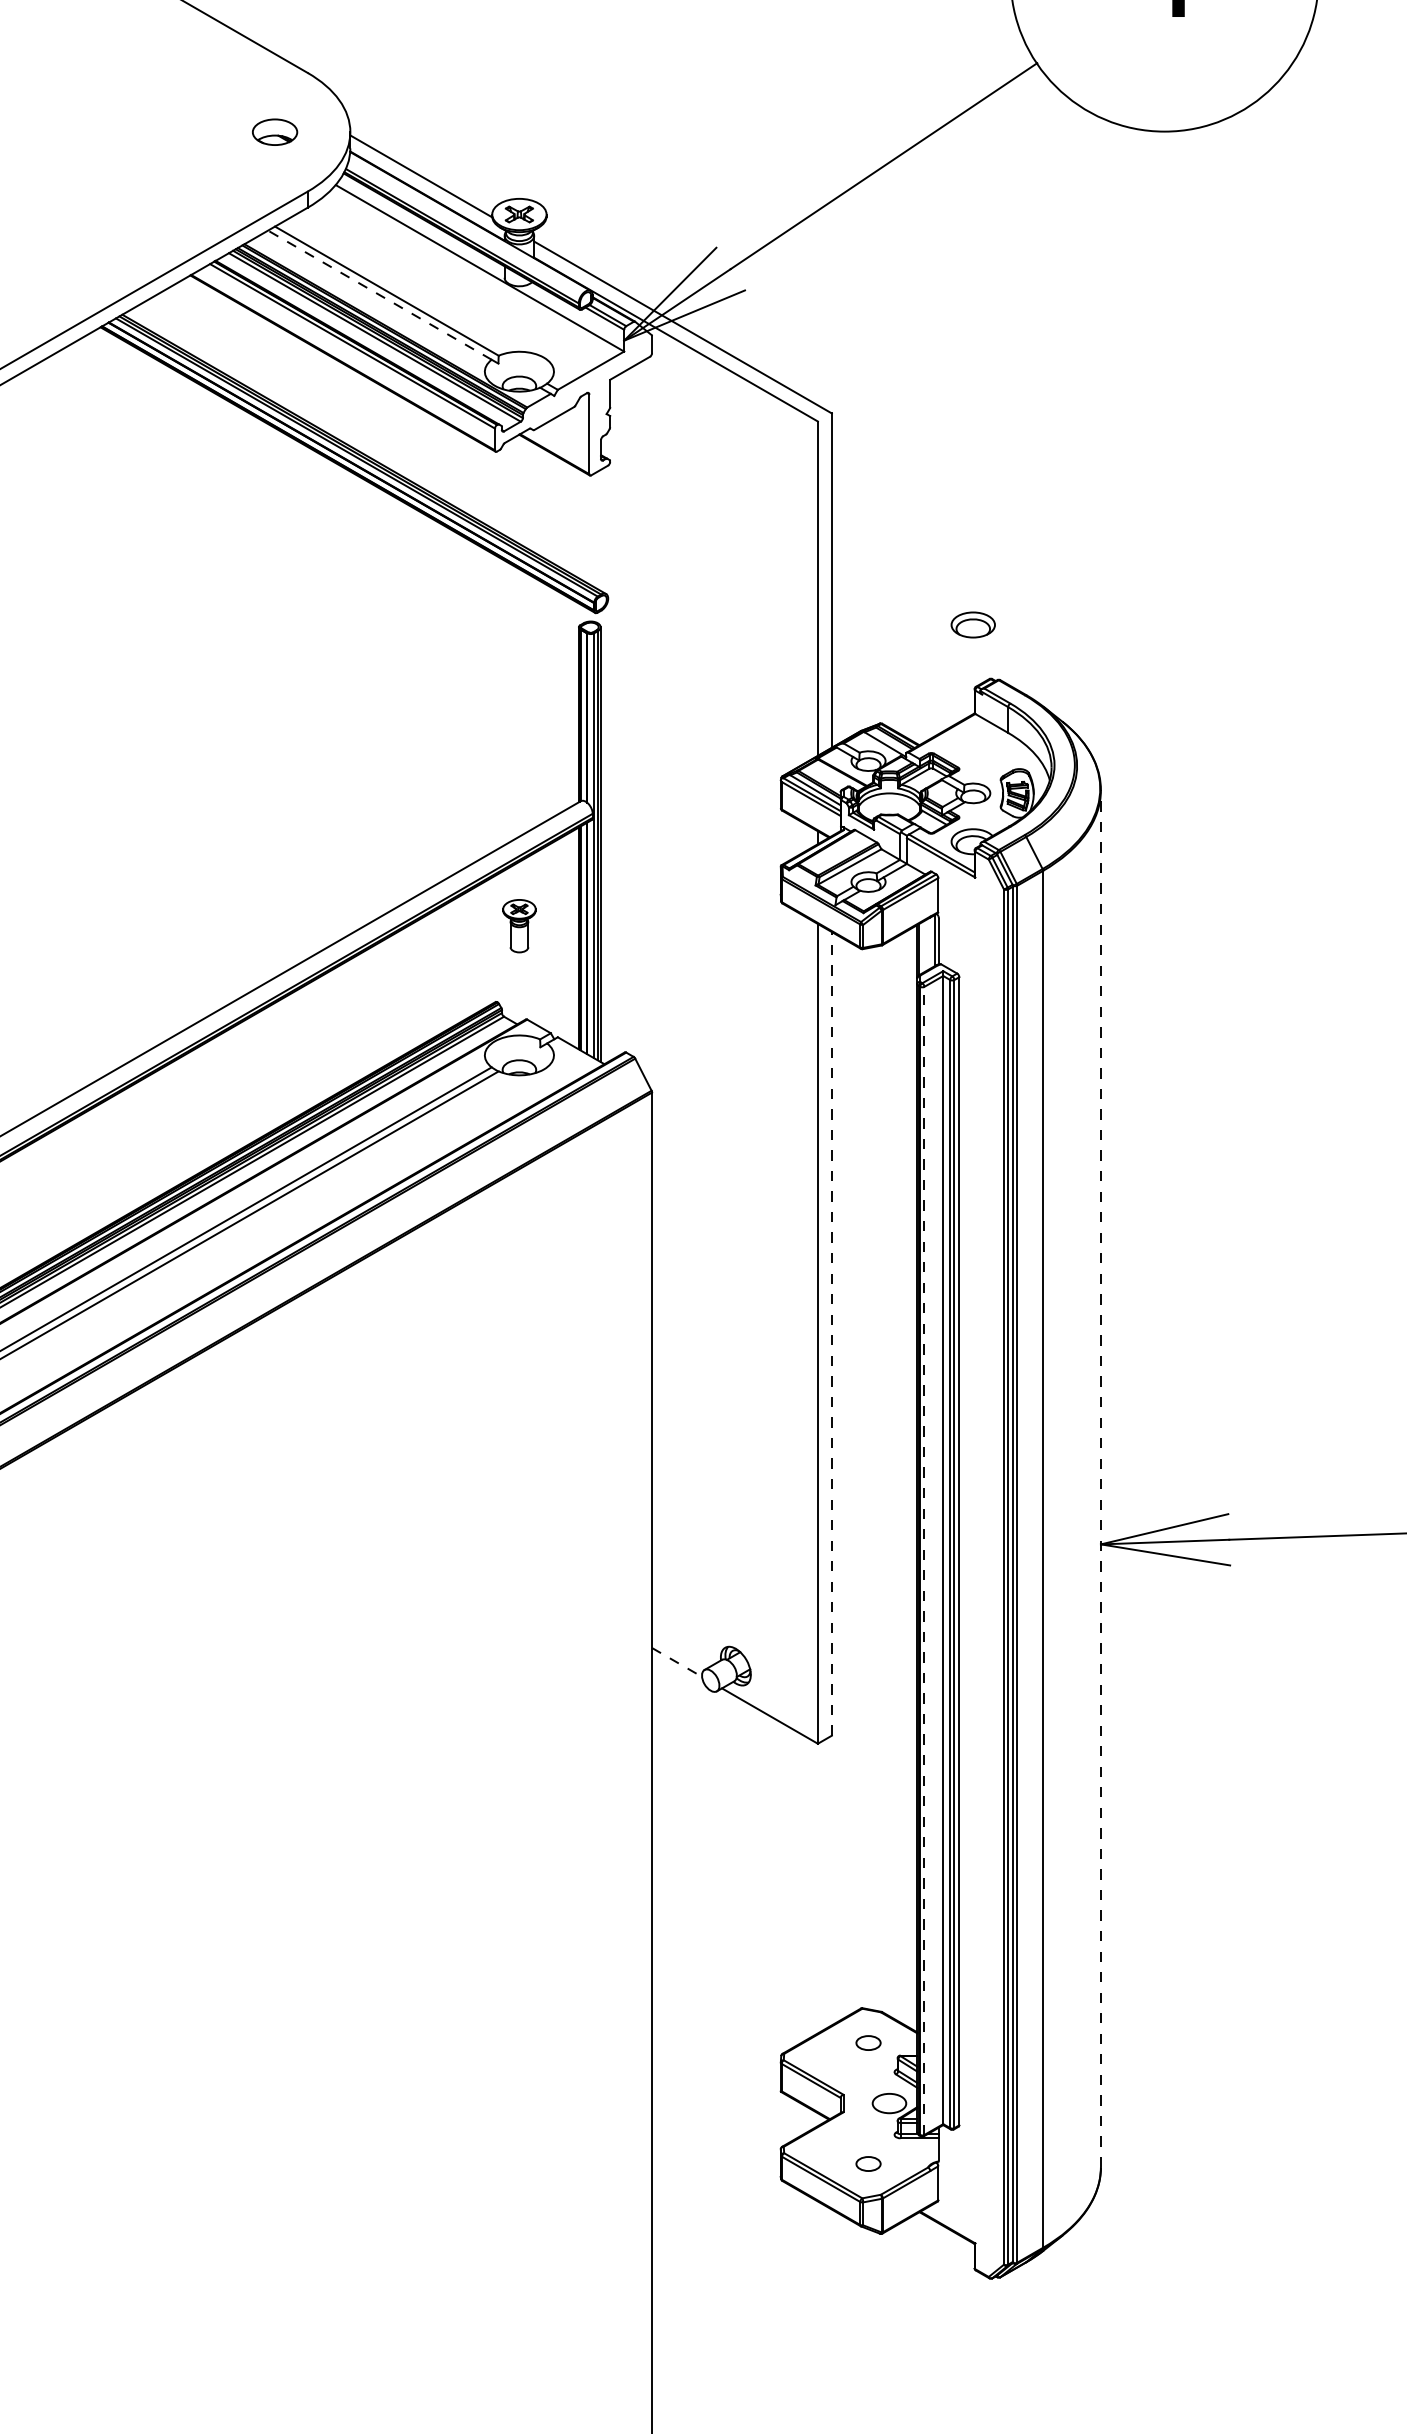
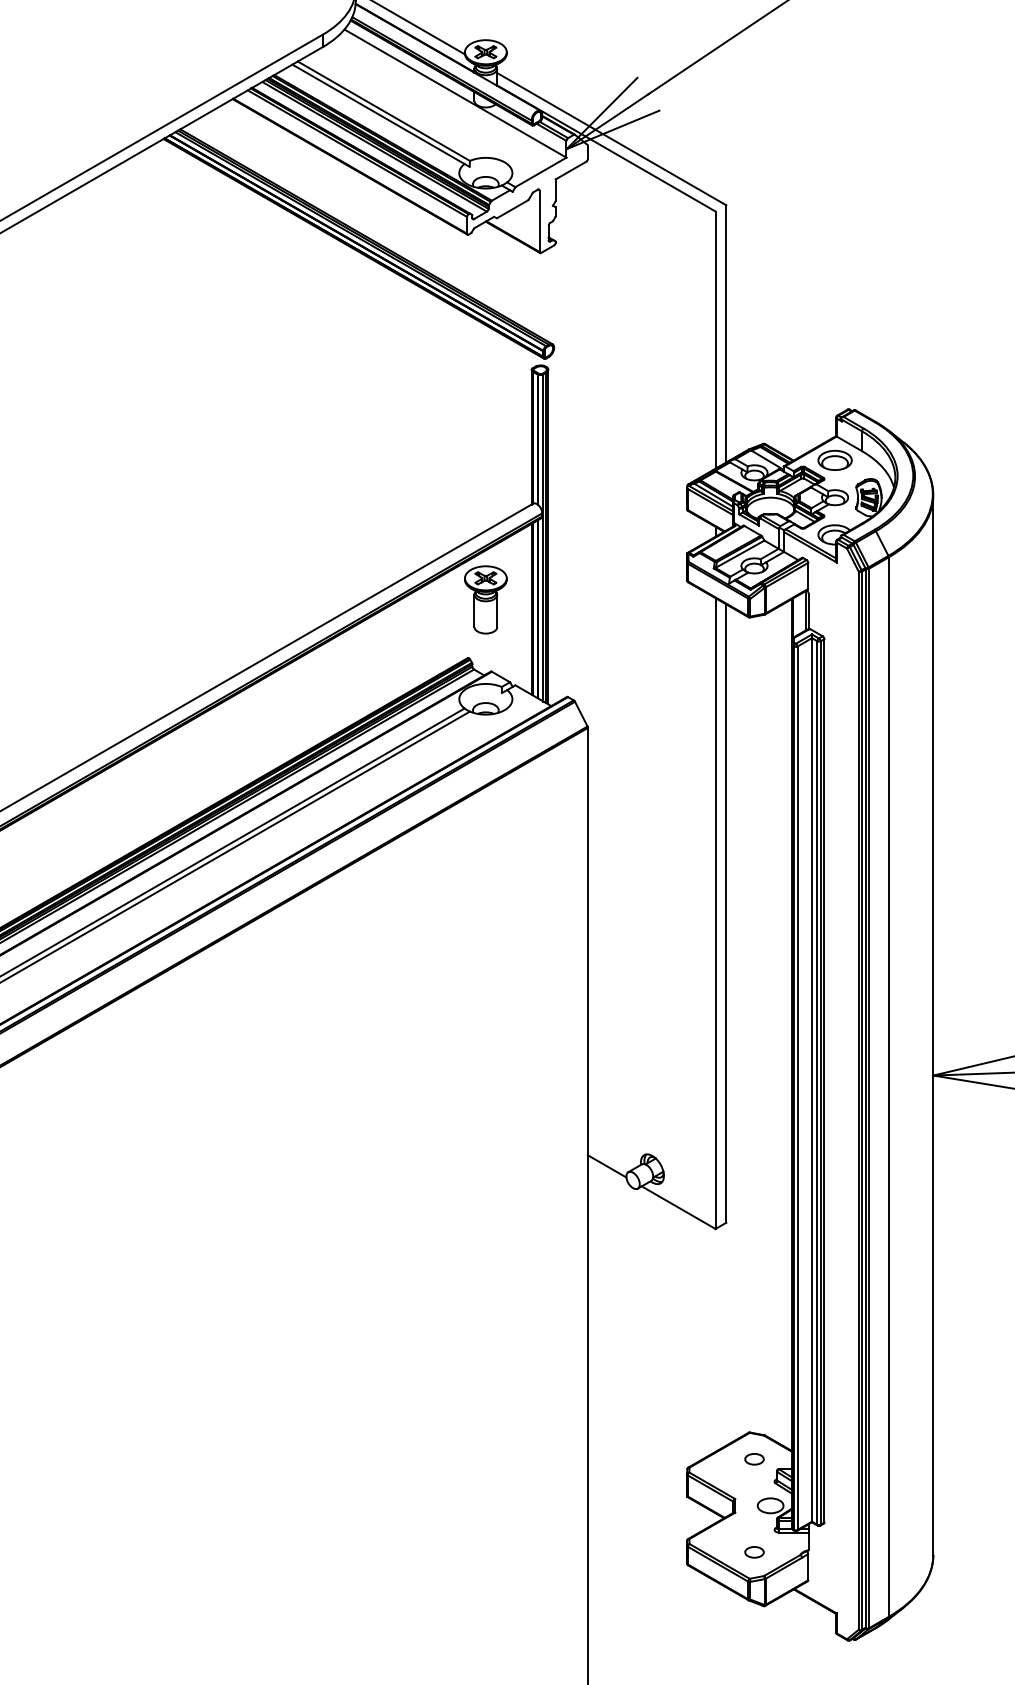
line: (379, 294) -> (378, 113), dashed -> solid
part: (972, 624) -> (834, 460), moved
part: (519, 925) -> (485, 599), size x1.67
line: (831, 1333) -> (726, 913), dashed -> solid
line: (1100, 1478) -> (933, 1024), dashed -> solid
line: (924, 1560) -> (797, 1087), dashed -> solid
line: (677, 1662) -> (607, 1166), dashed -> solid

